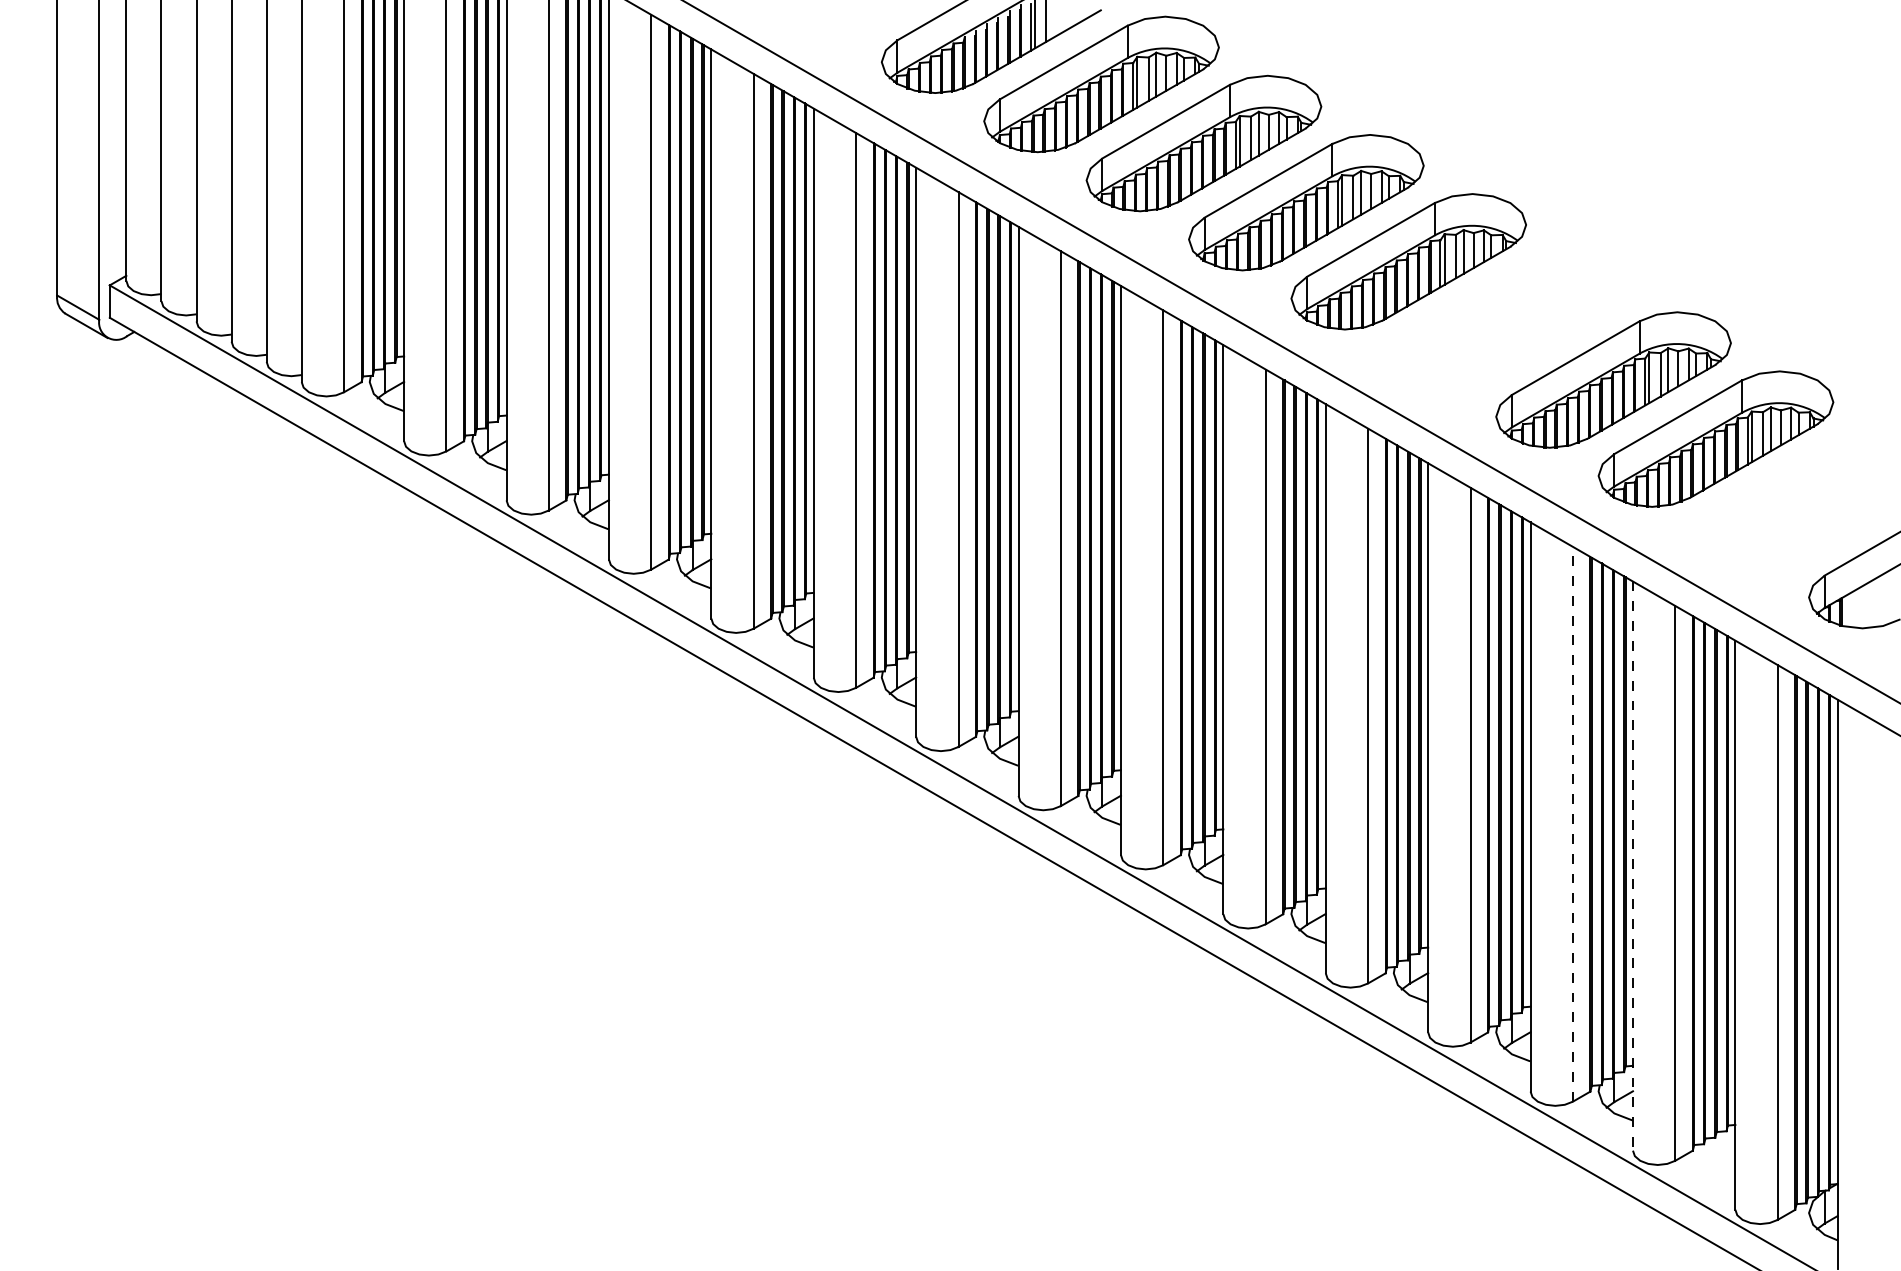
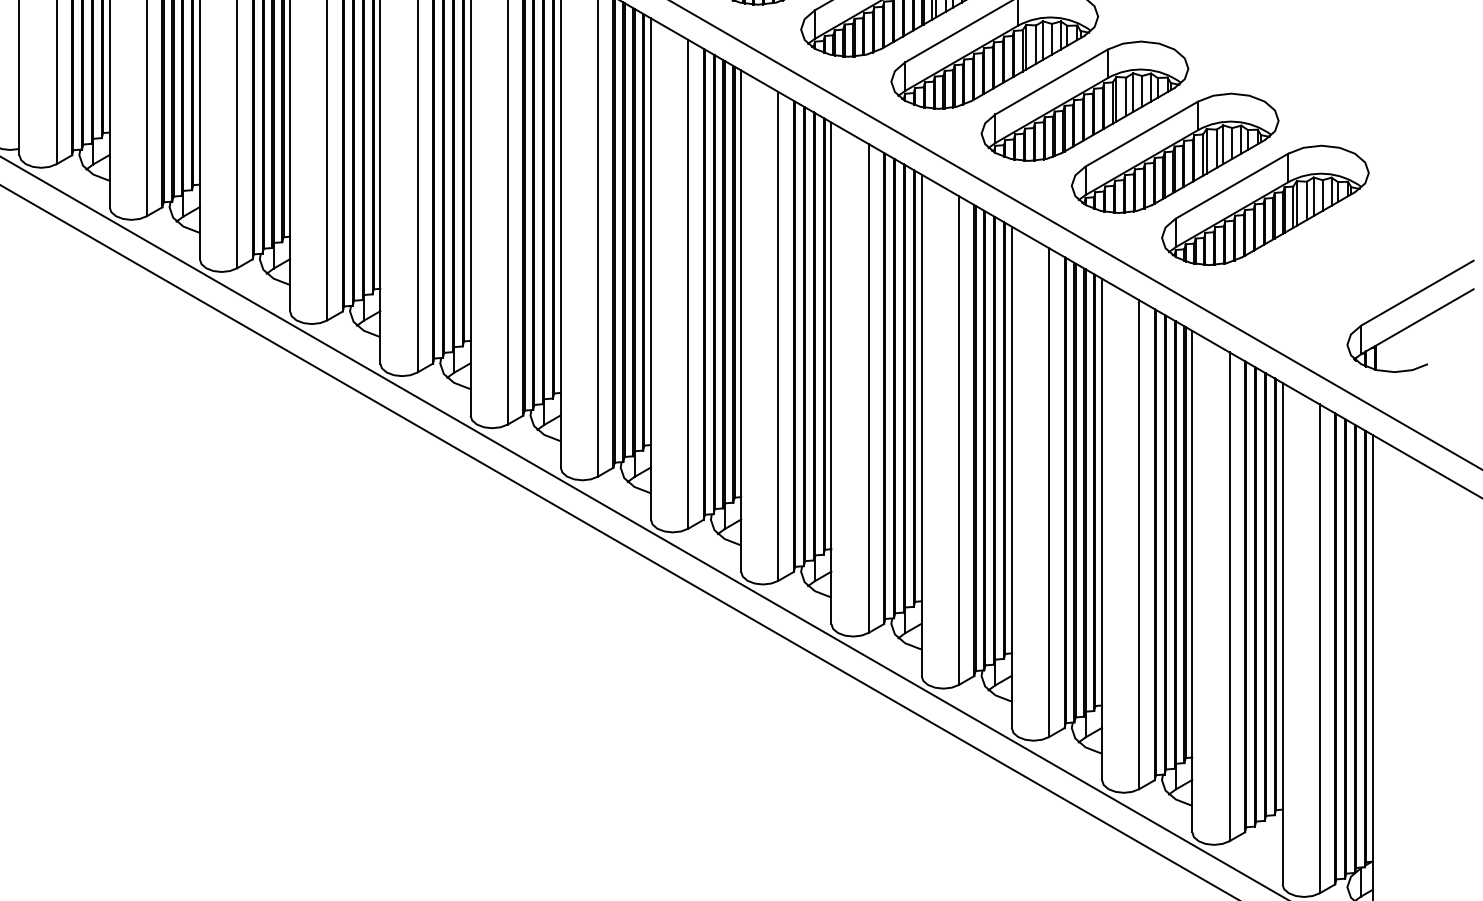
part: (1511, 320) -> (1085, 100), added
line: (1572, 823) -> (1138, 544), dashed -> solid
line: (1632, 866) -> (1191, 581), dashed -> solid

